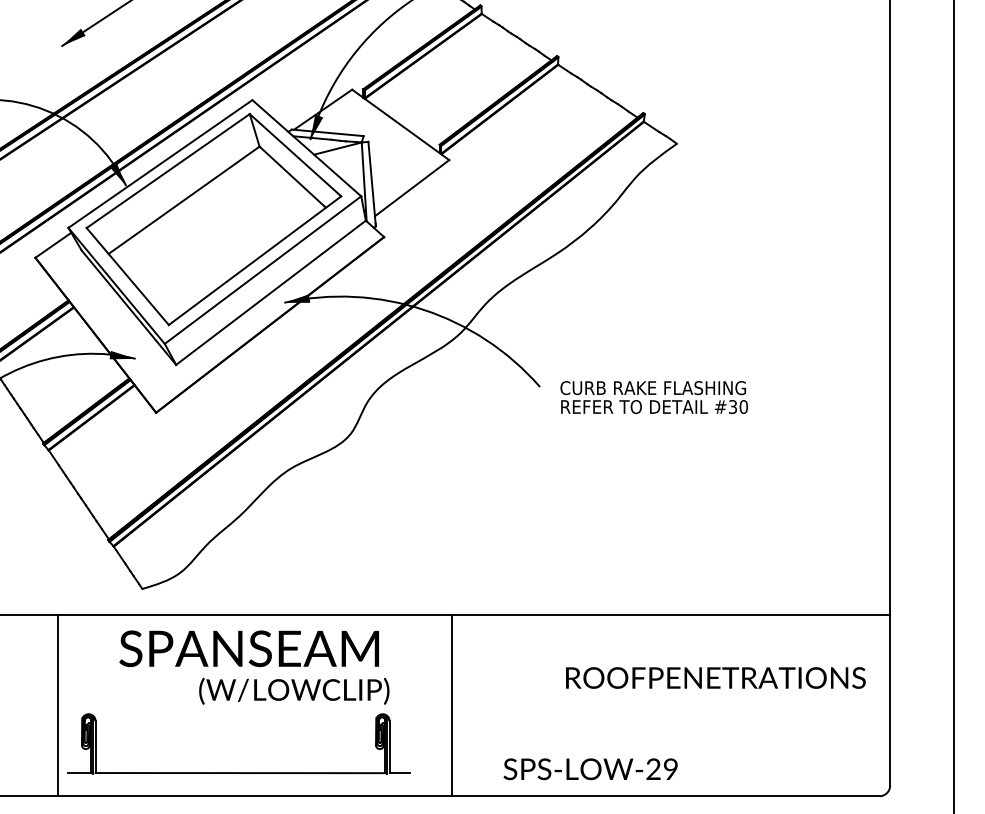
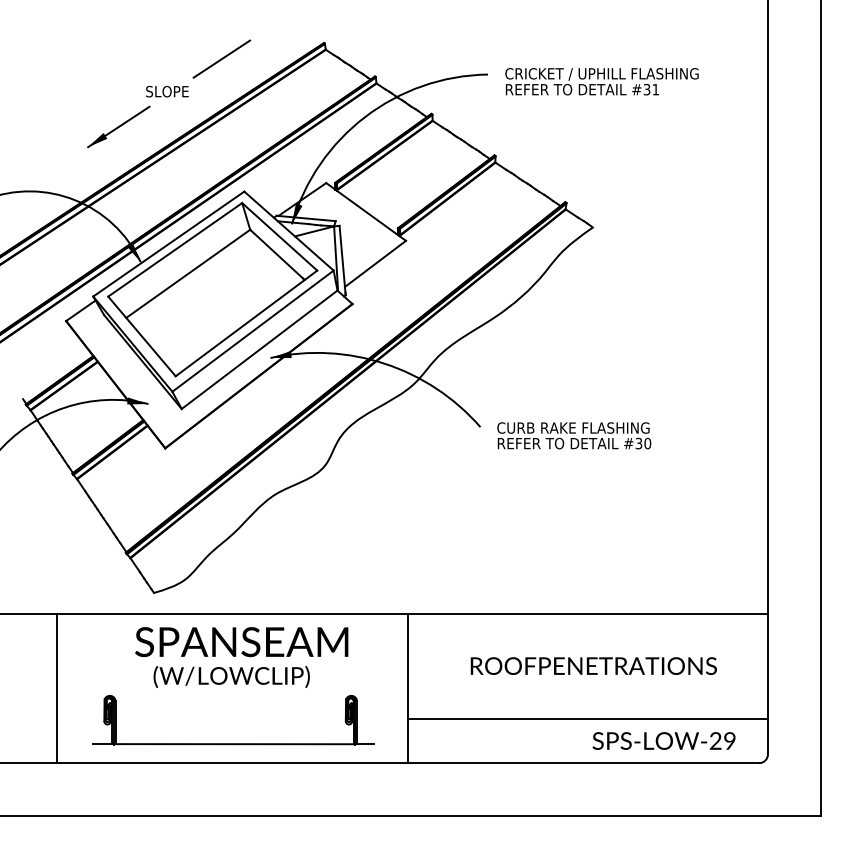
text: (715, 677) -> (593, 665), moved
text: (294, 690) -> (231, 676), moved
line: (58, 705) -> (57, 688), moved
line: (670, 743) -> (587, 719), added
text: (589, 768) -> (663, 740), moved

